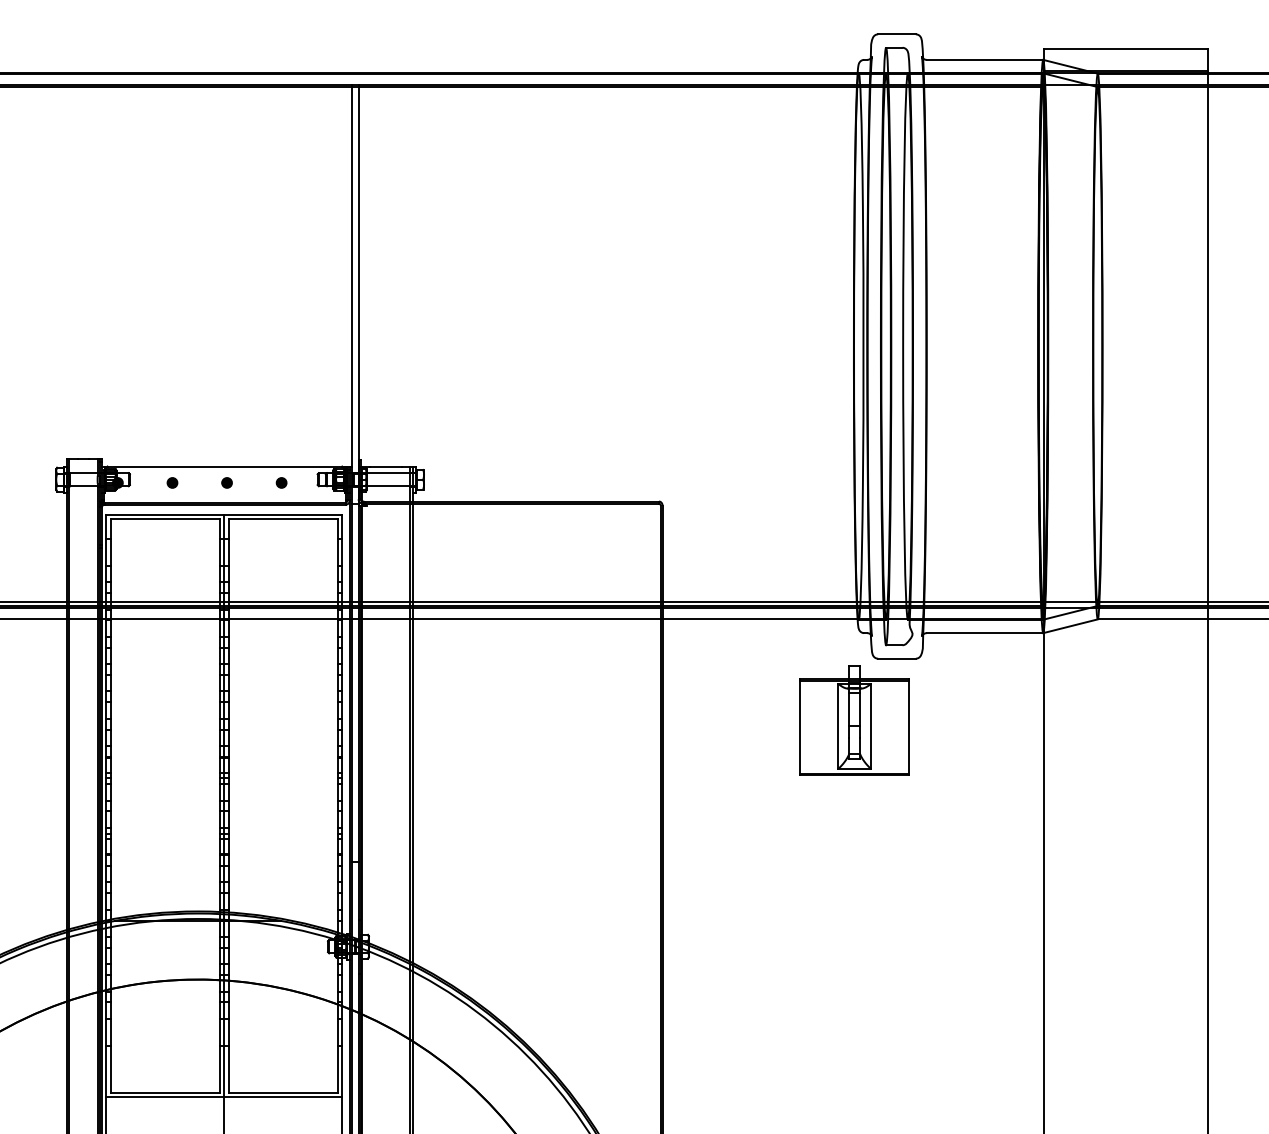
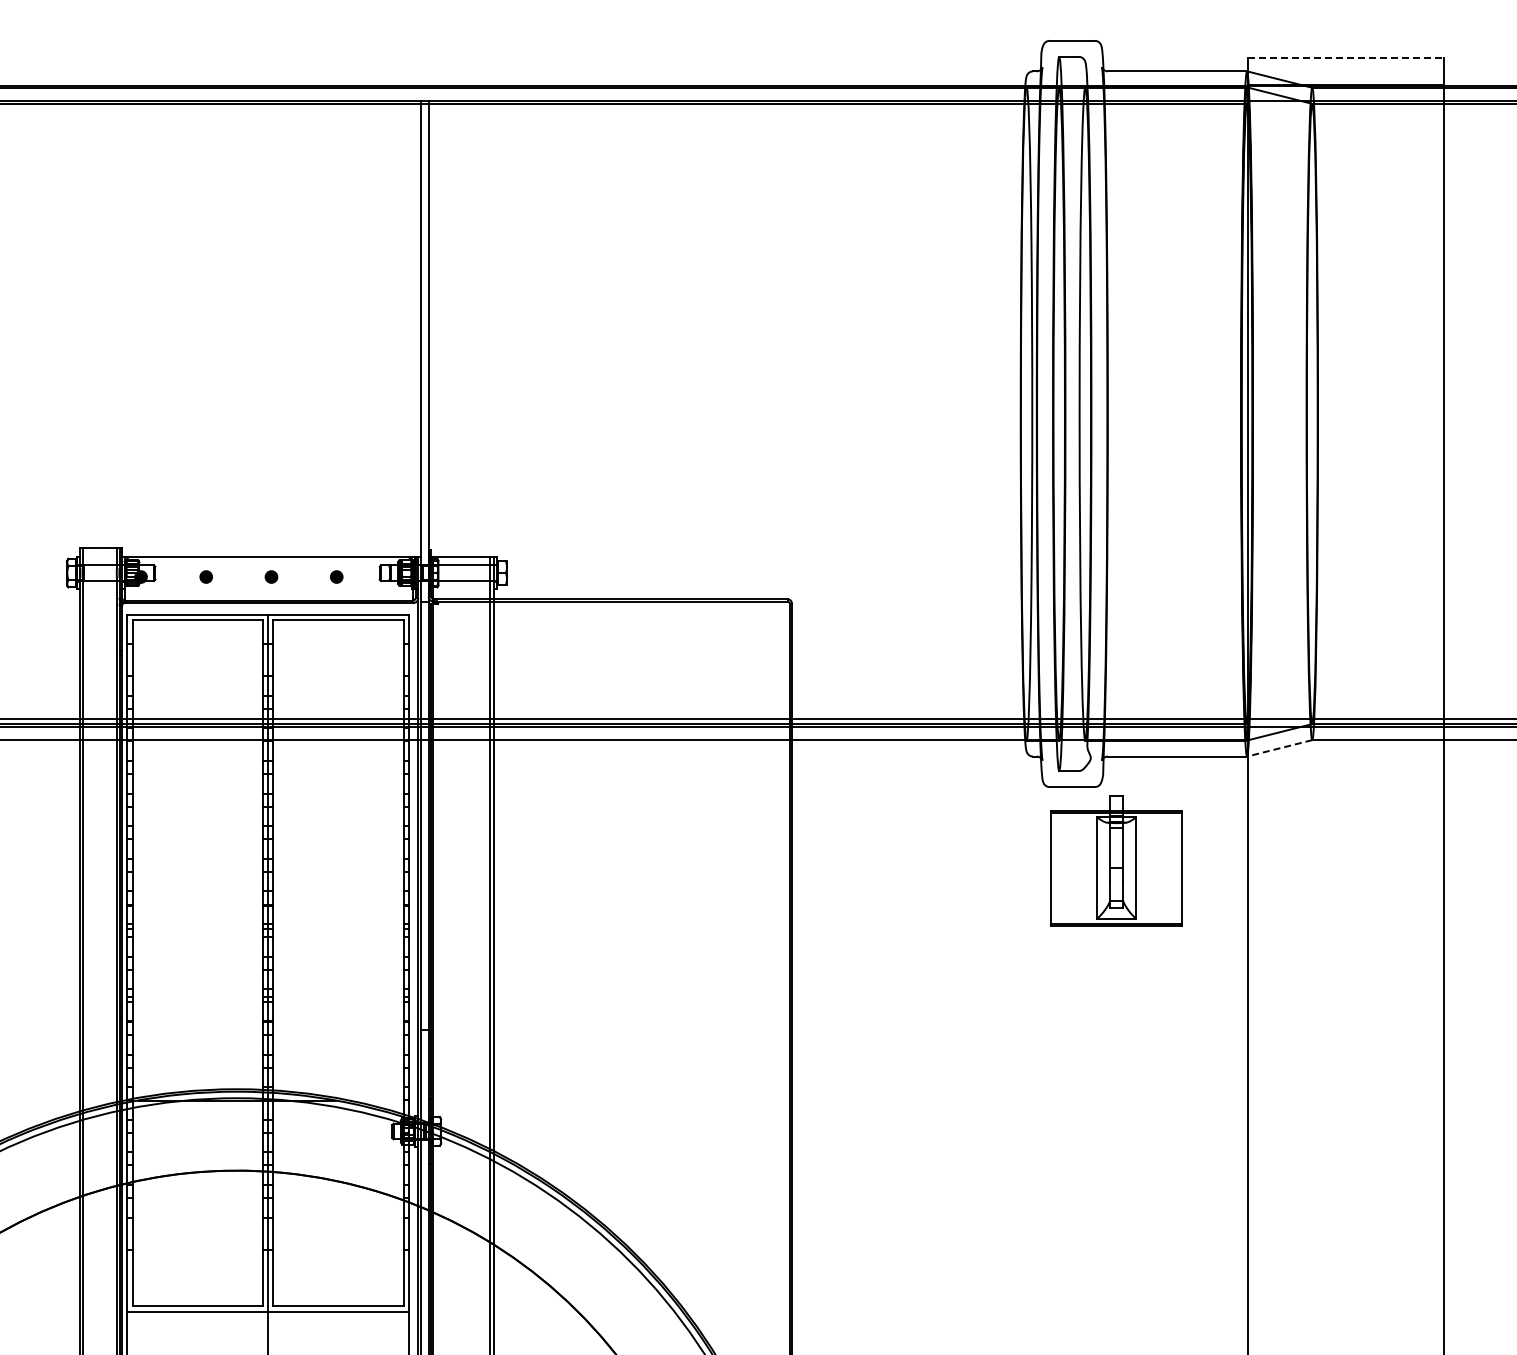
line: (1125, 49) -> (1345, 58), solid -> dashed
line: (1070, 626) -> (1279, 748), solid -> dashed
part: (854, 720) -> (1116, 860), moved

